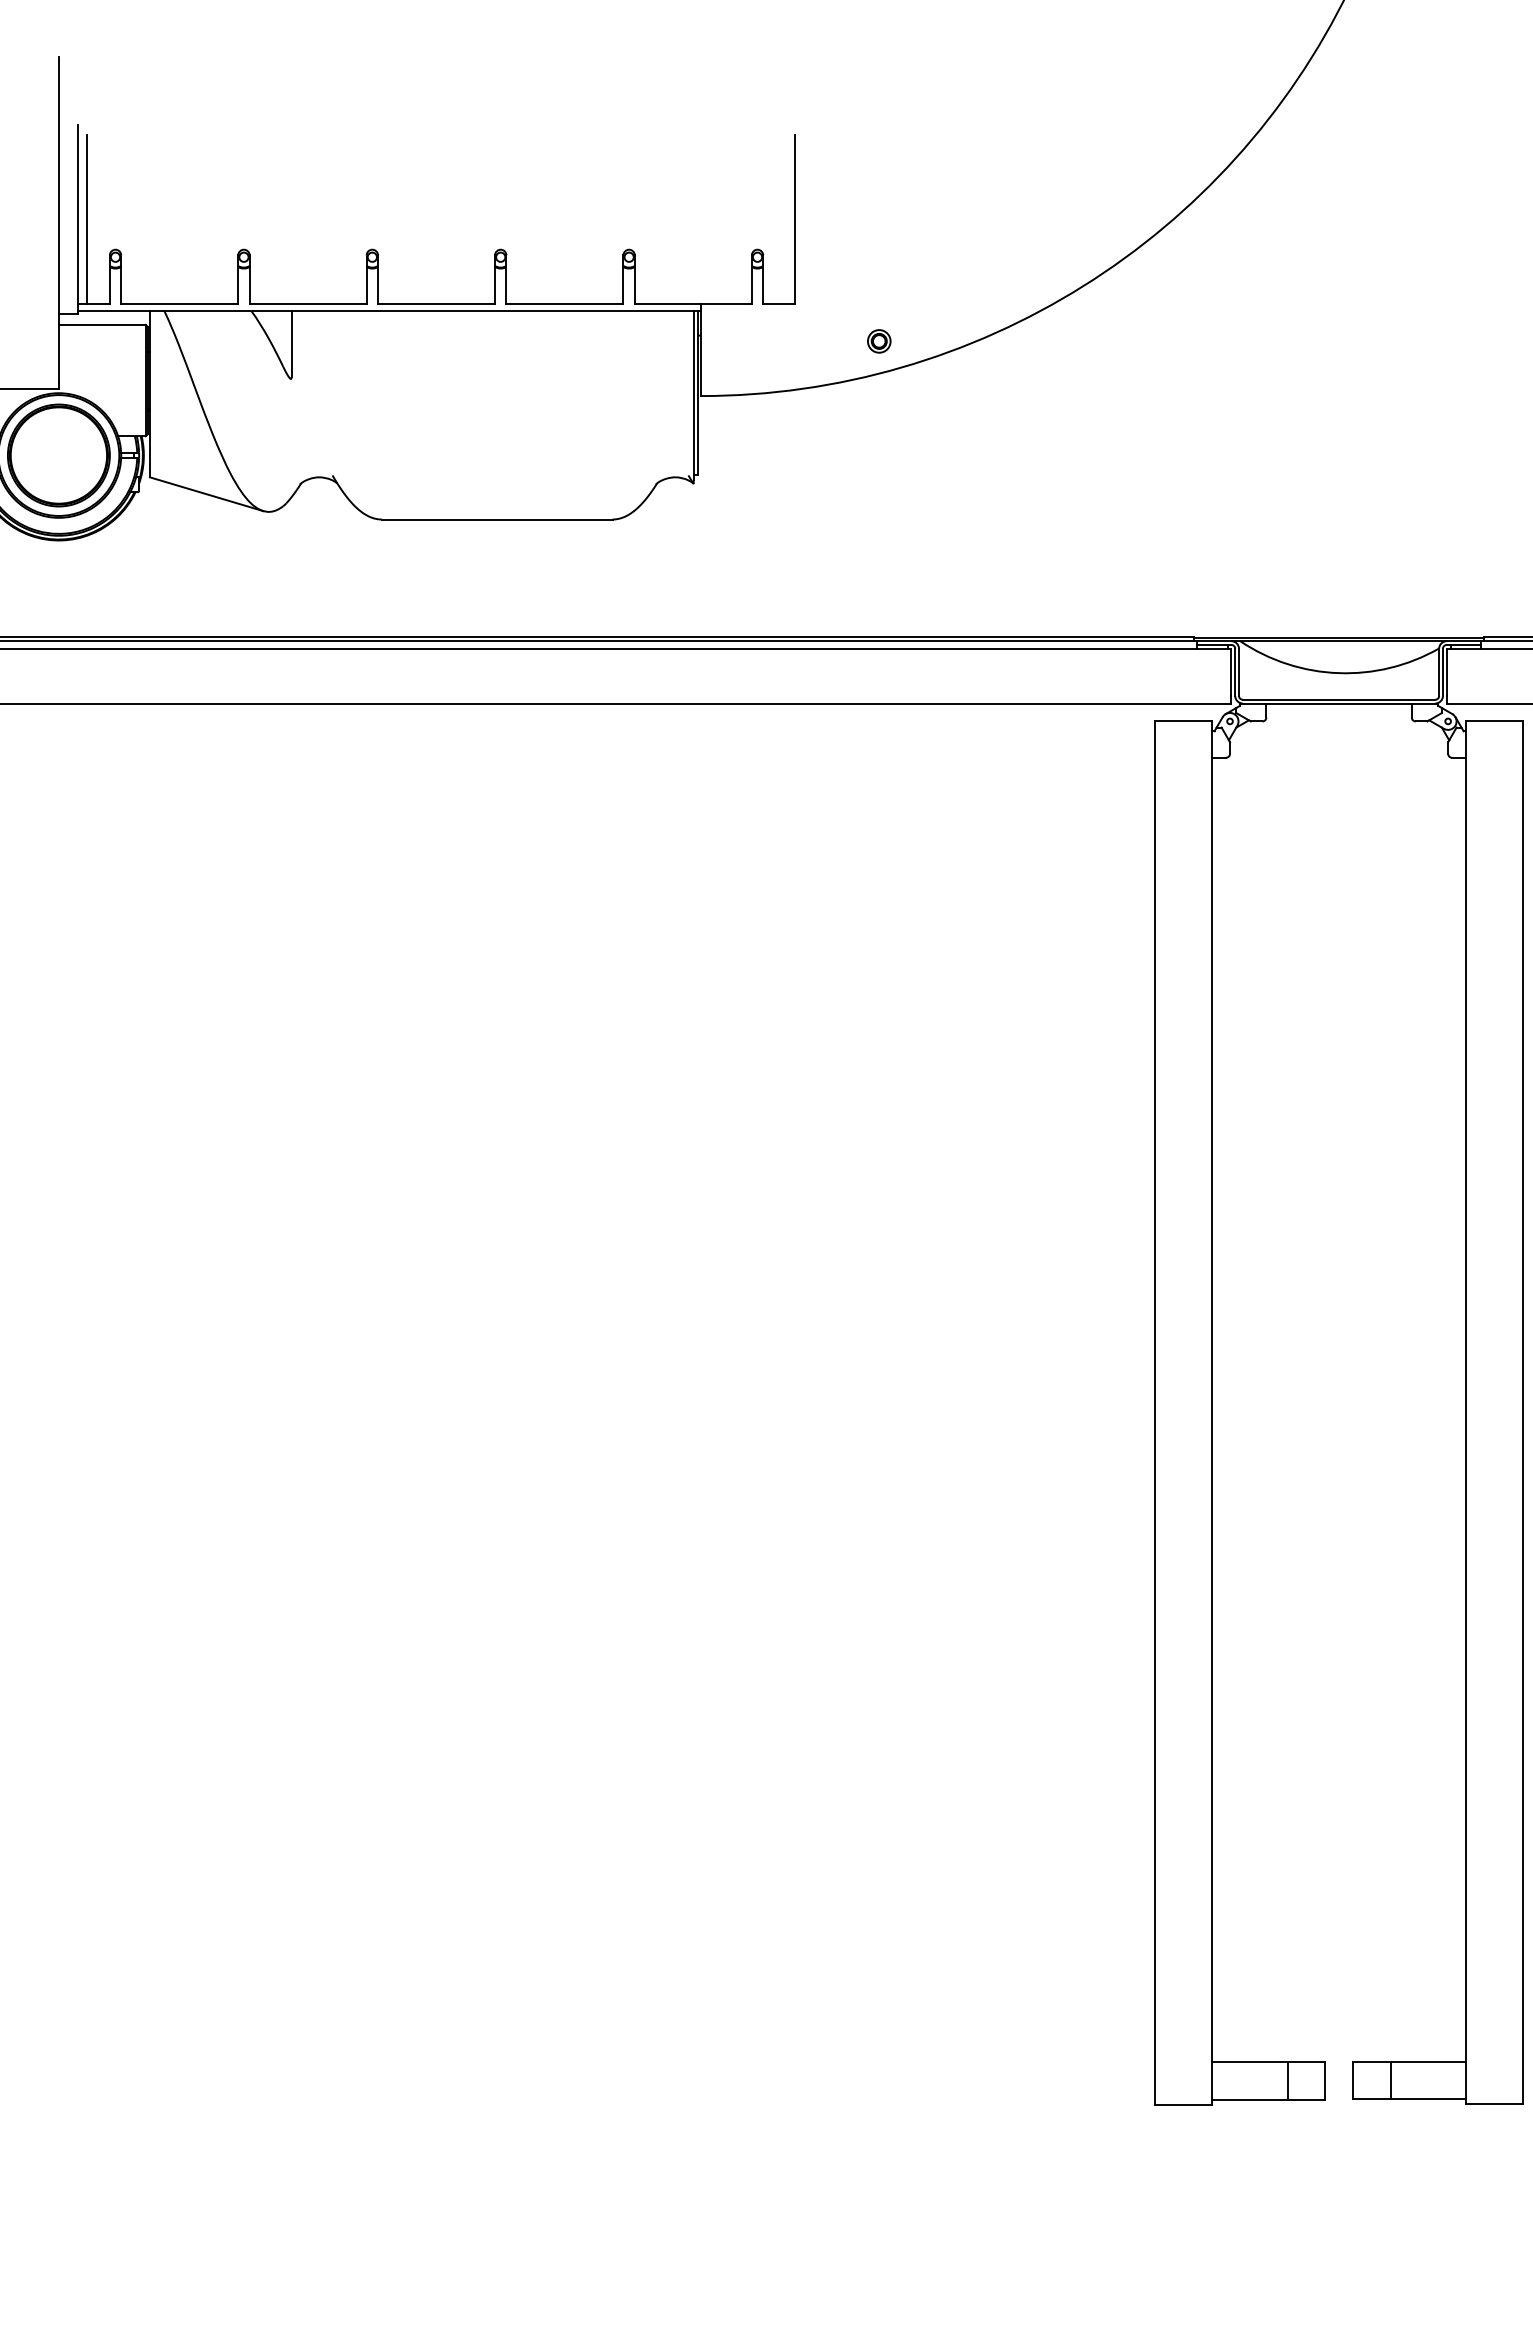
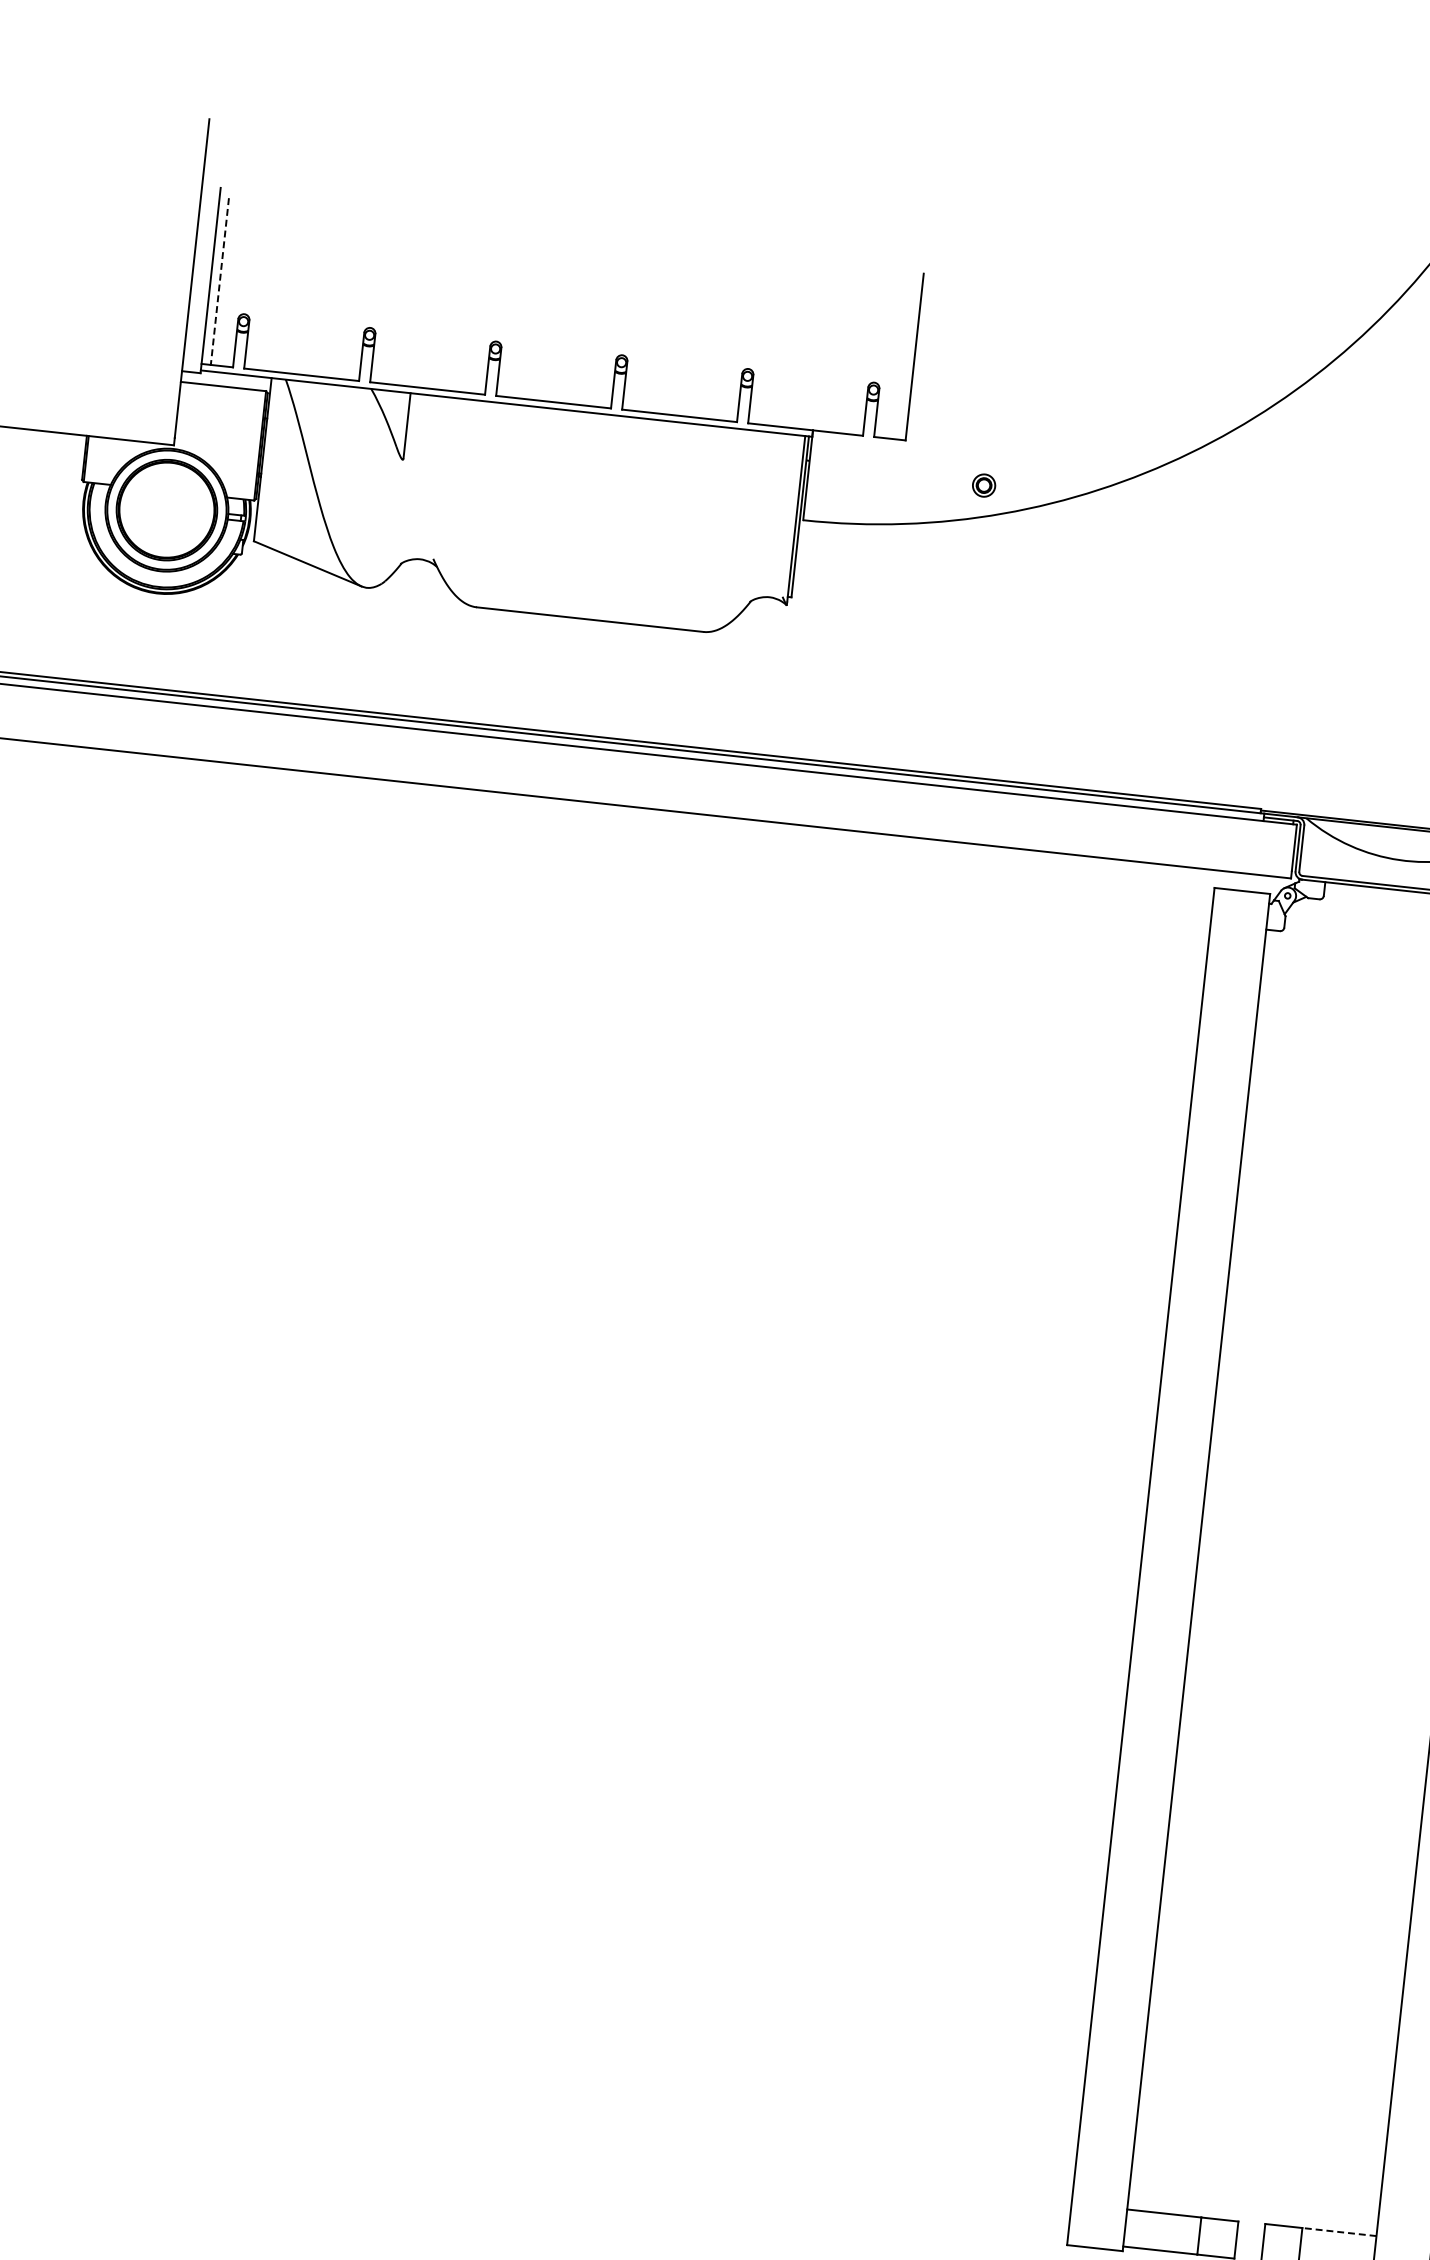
line: (87, 219) -> (220, 281), solid -> dashed
line: (1428, 2061) -> (1339, 2231), solid -> dashed

